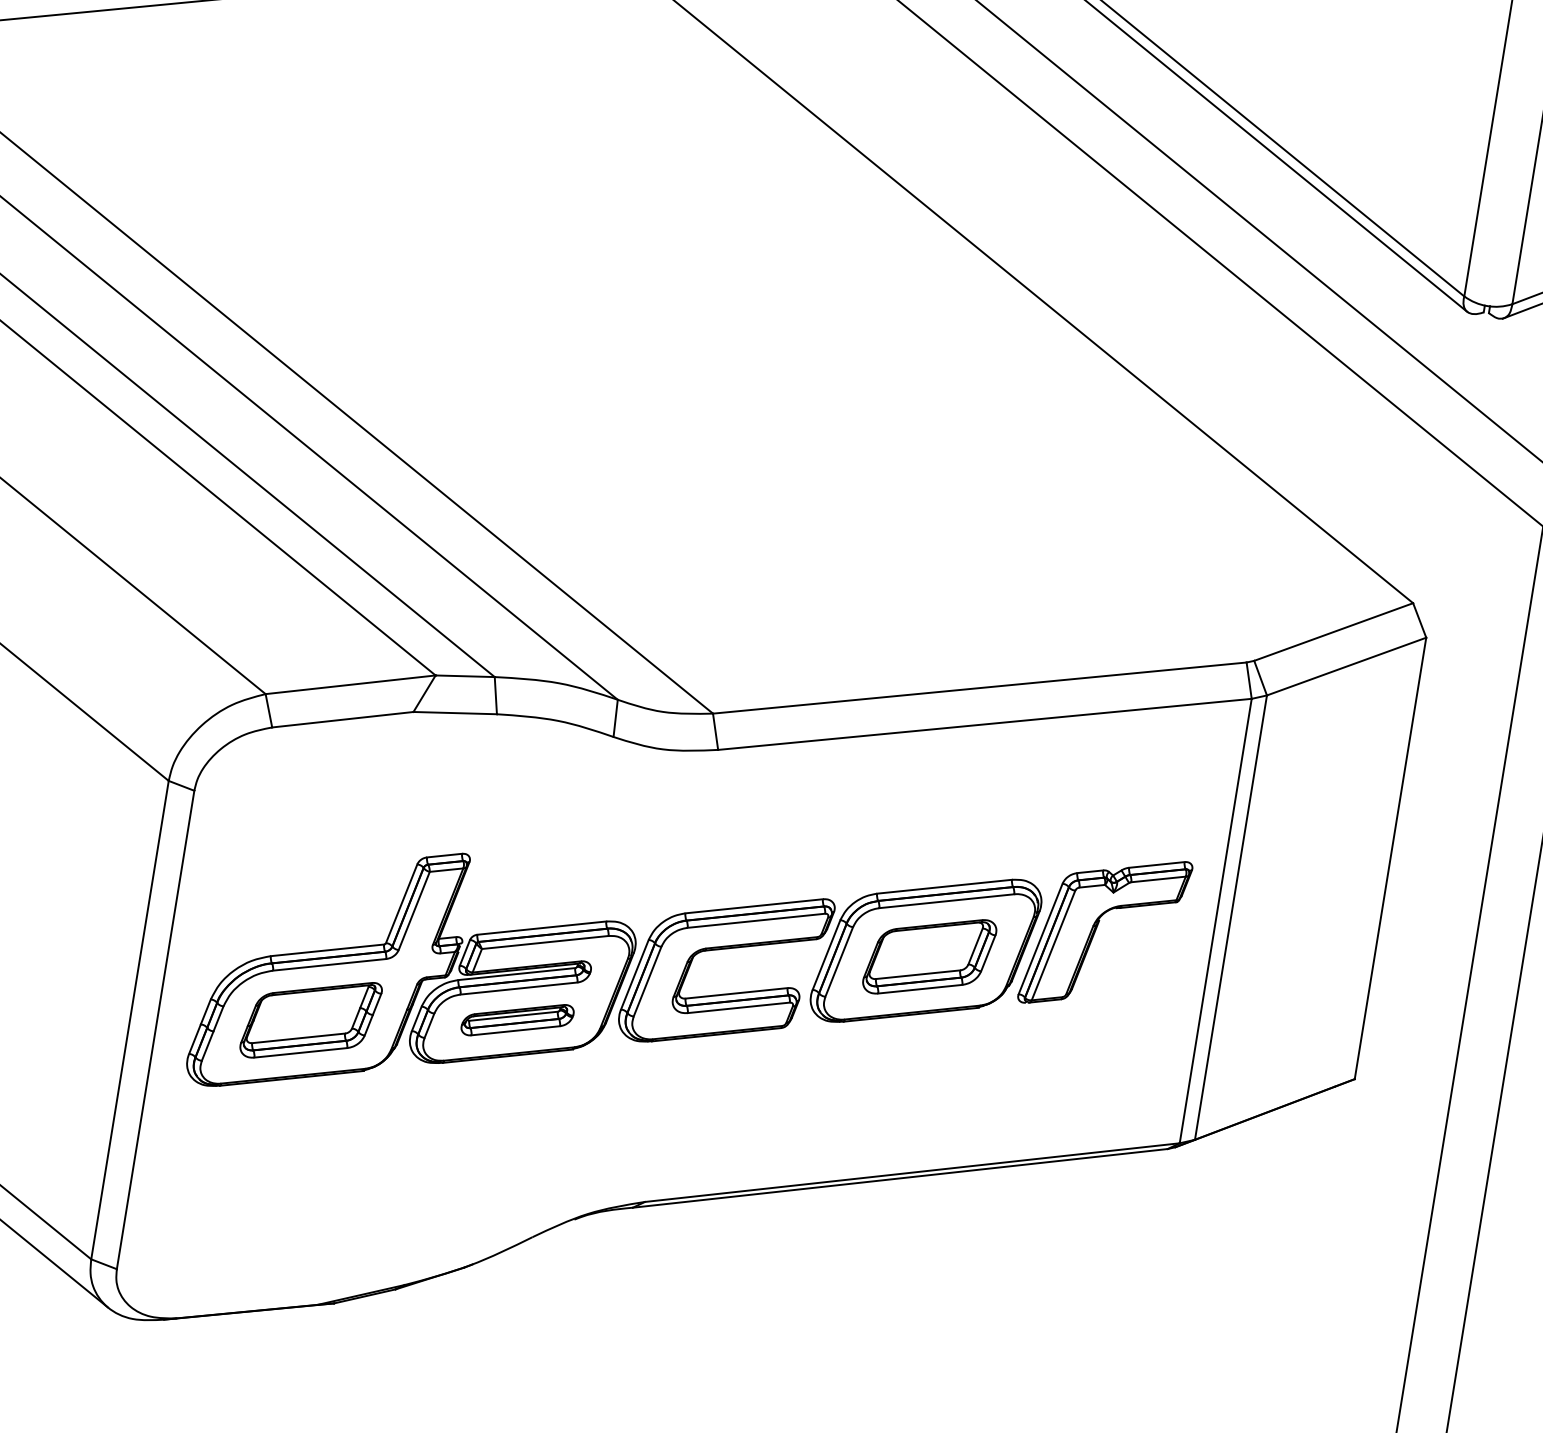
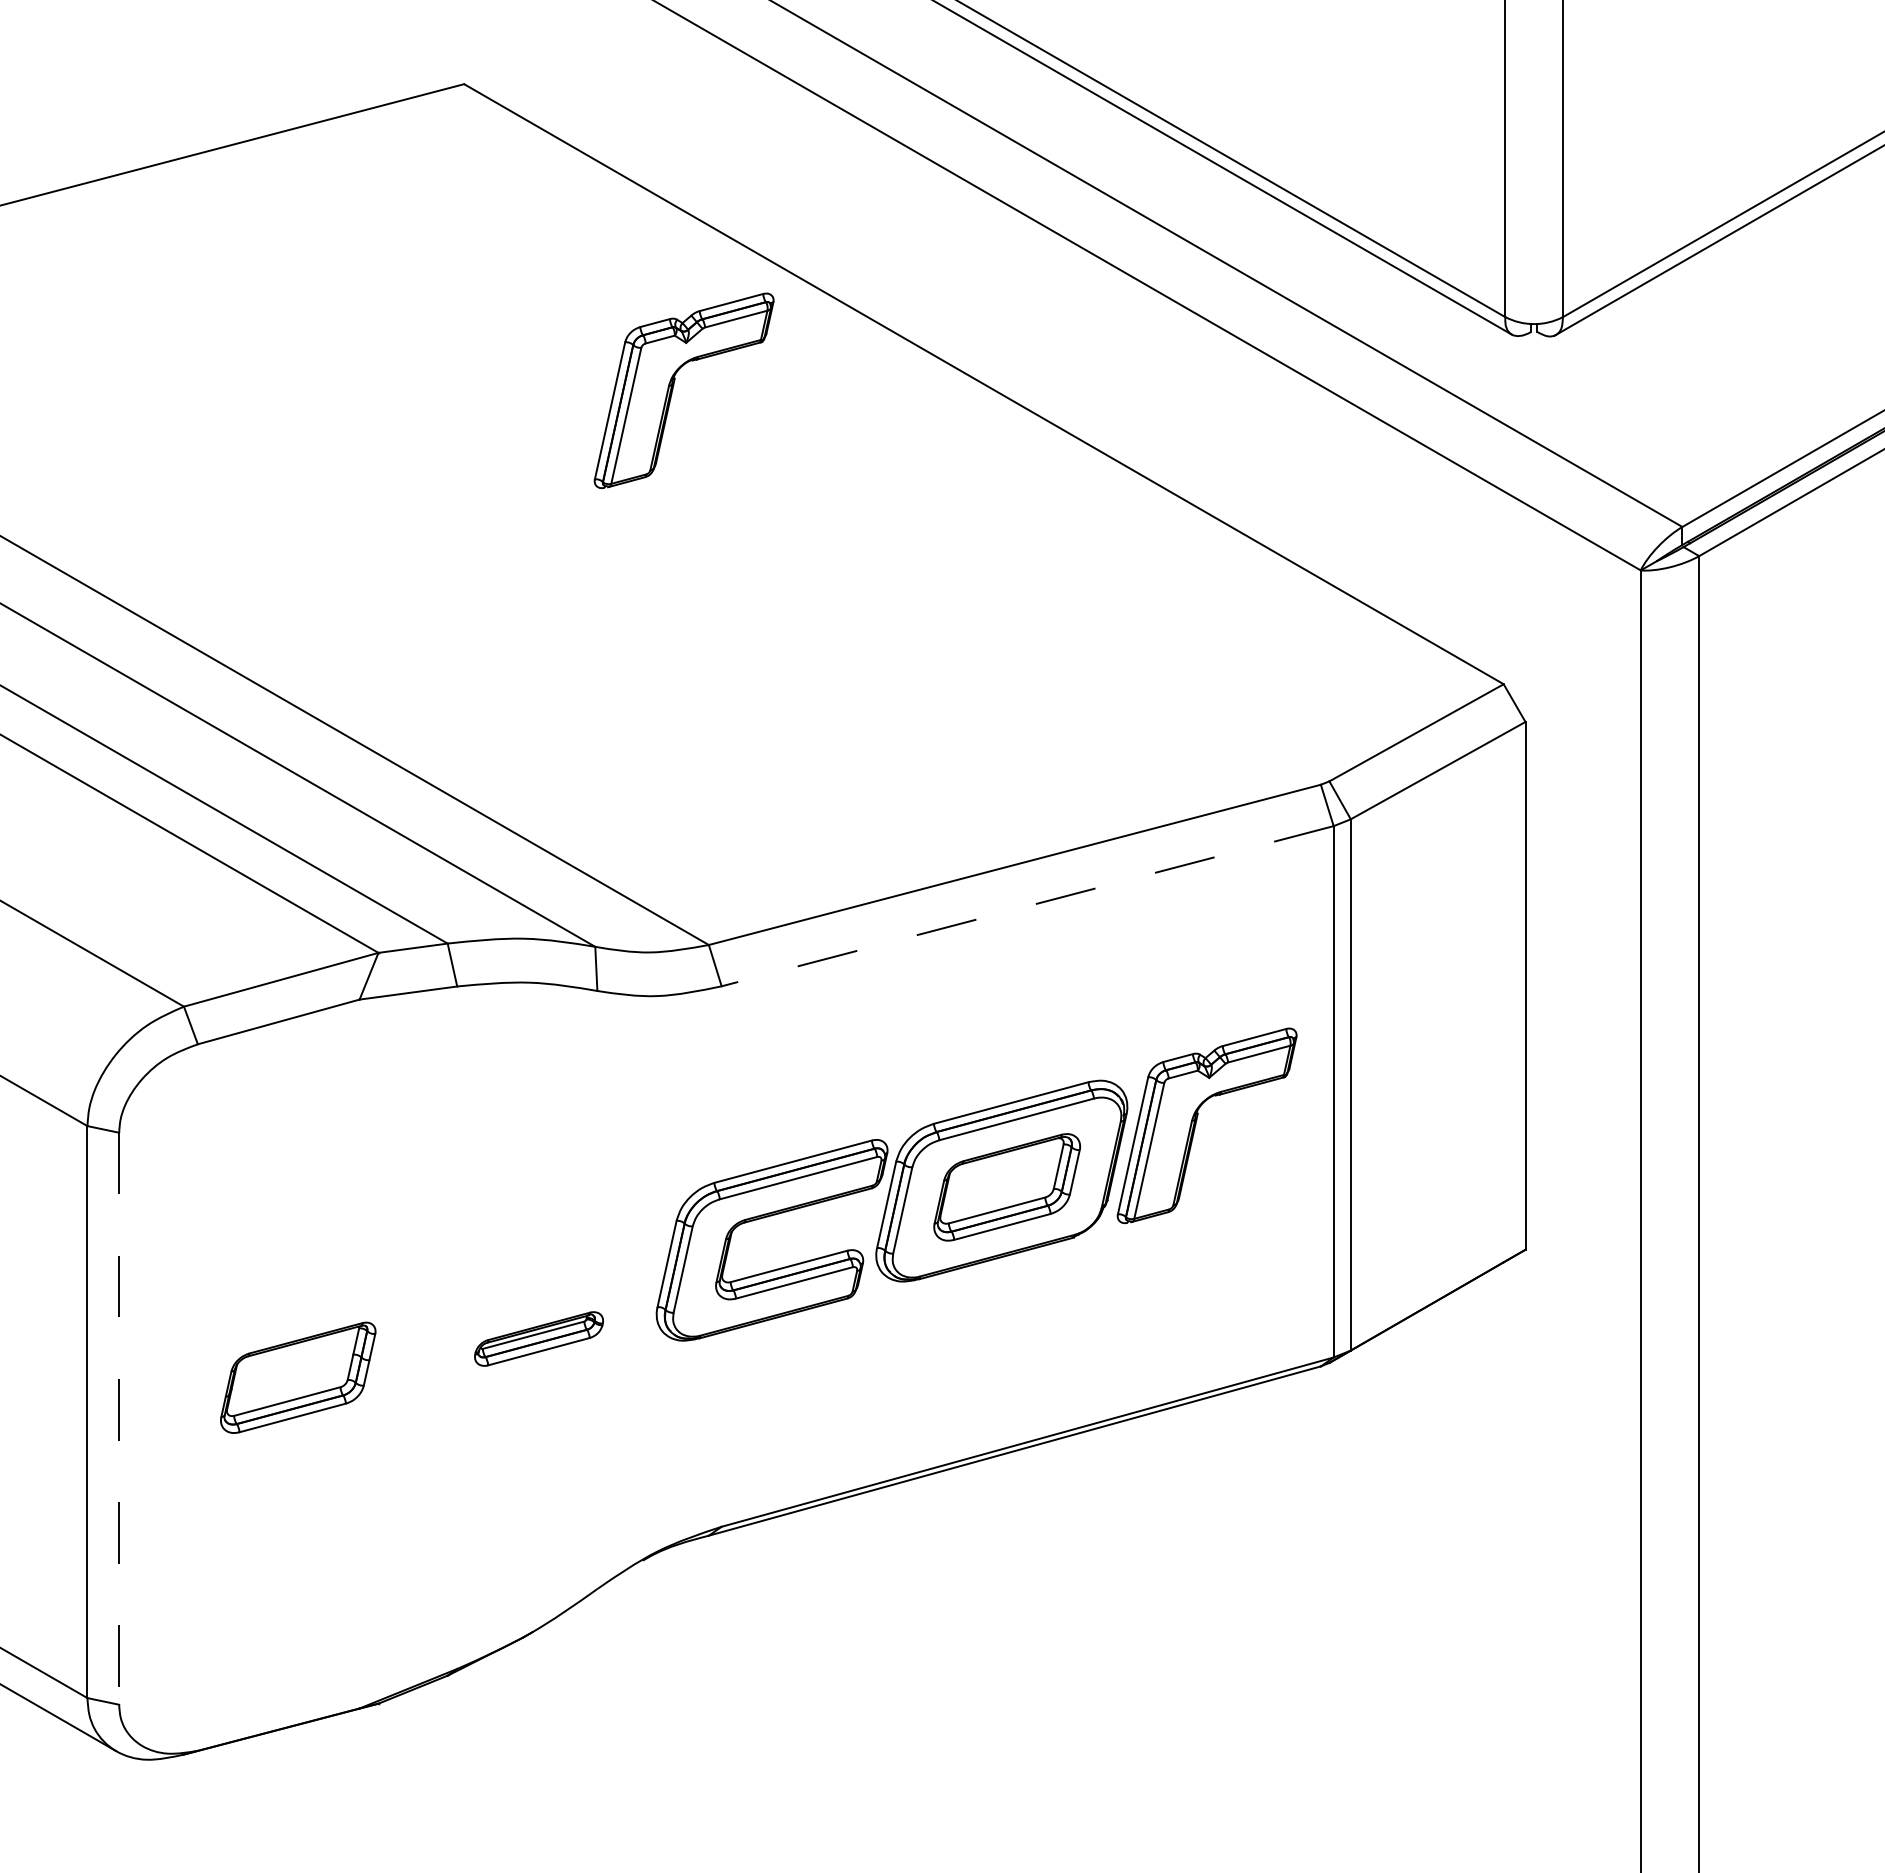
part: (758, 245) -> (673, 390), added
line: (984, 724) -> (1027, 906), solid -> dashed
part: (415, 982) -> (412, 1314), removed
line: (155, 1029) -> (119, 1418), solid -> dashed

